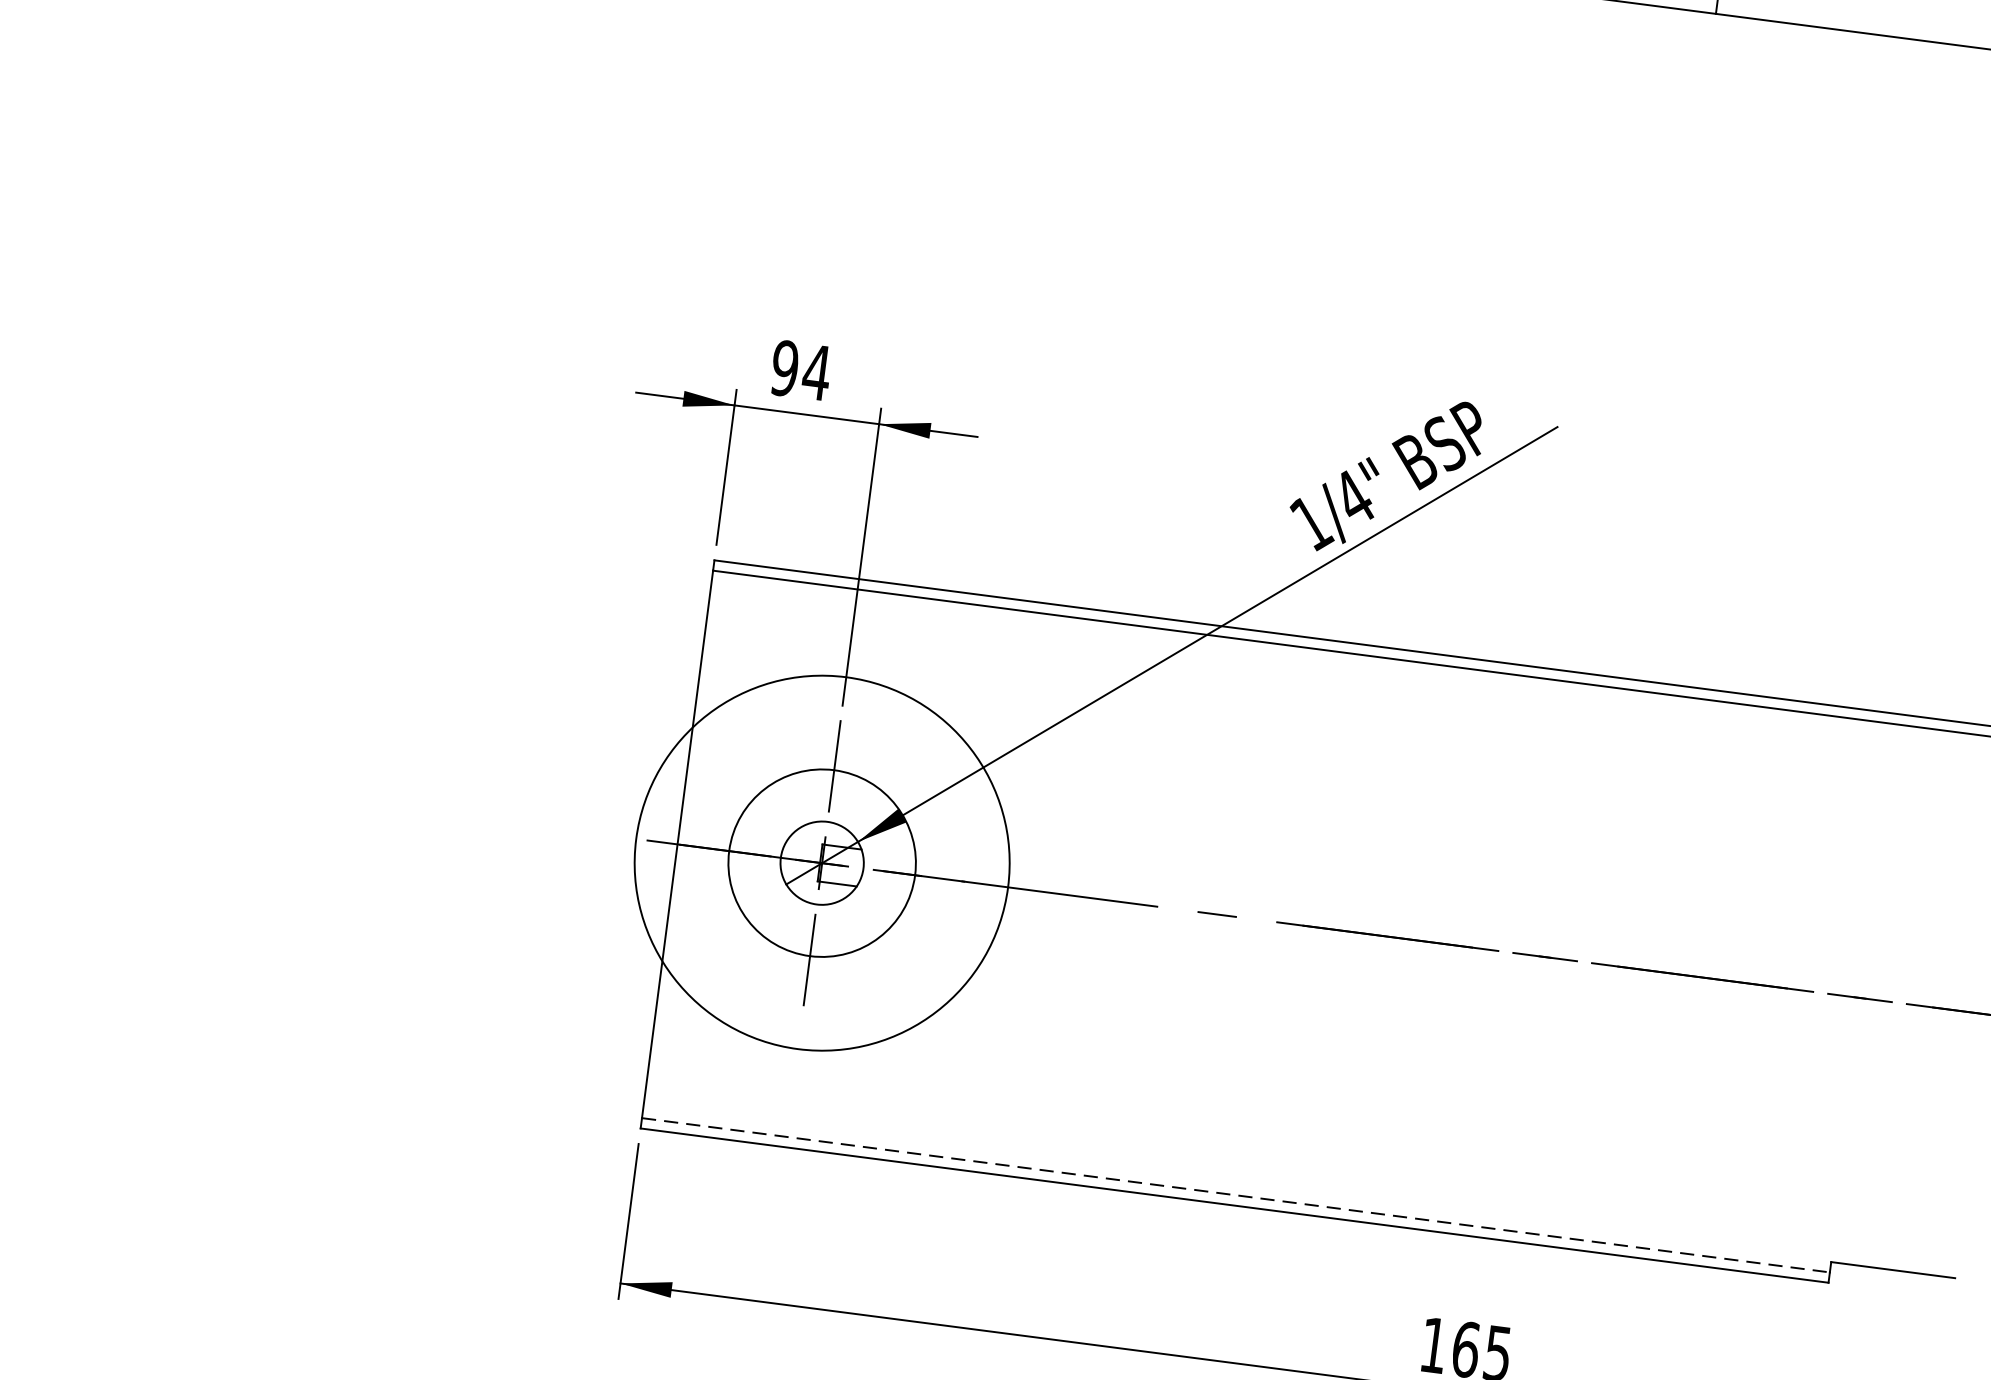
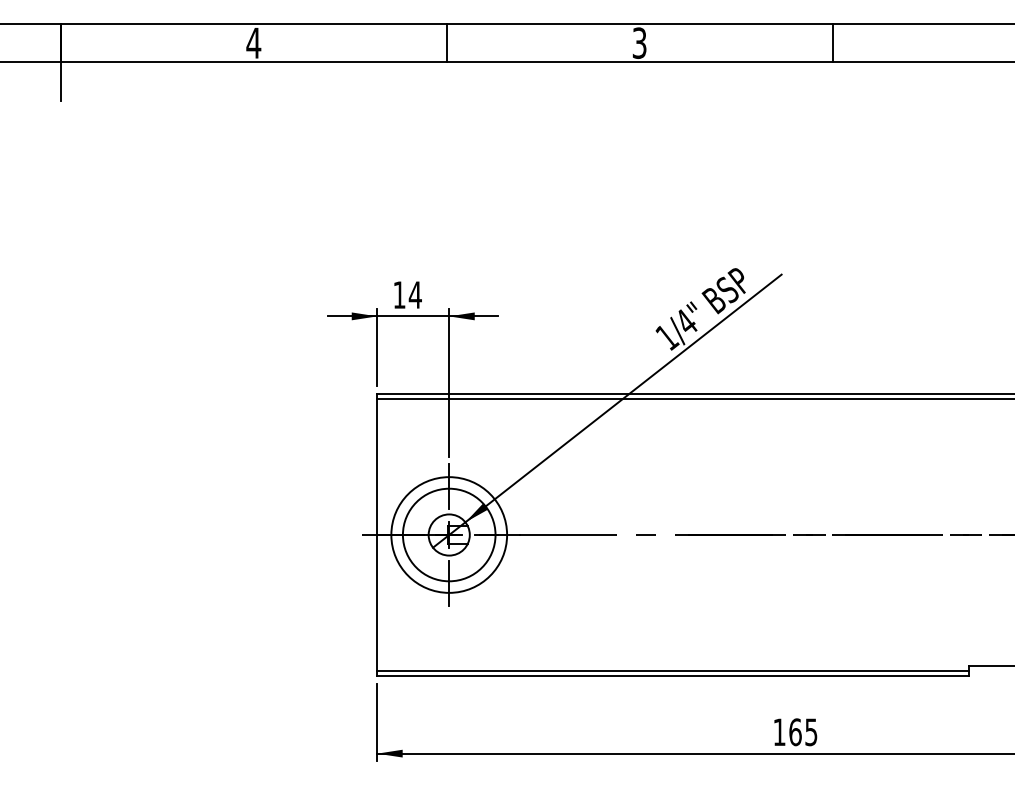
text: (785, 367) -> (399, 294), 94 -> 14
circle: (822, 862) -> (449, 534), size x0.62
line: (1236, 1195) -> (673, 671), dashed -> solid

